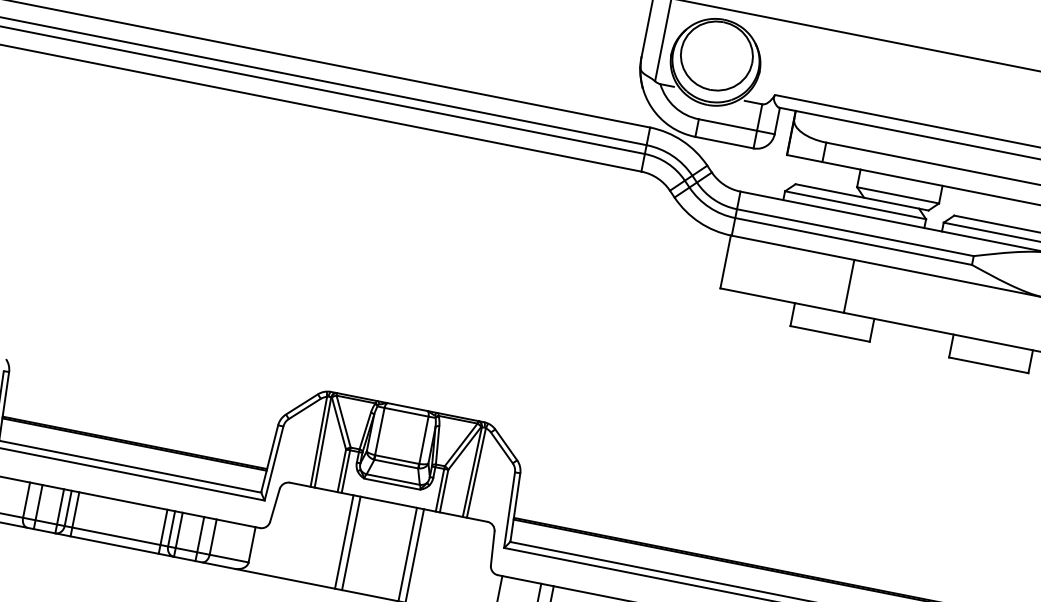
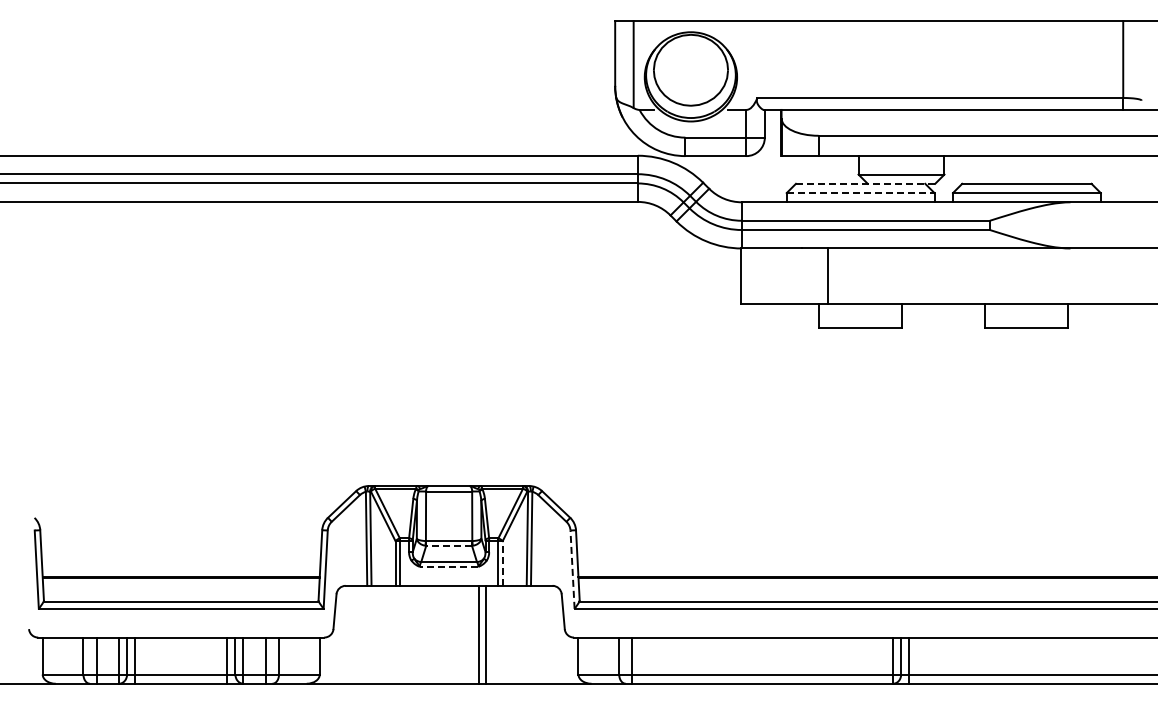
line: (862, 197) -> (865, 183), solid -> dashed
line: (855, 205) -> (860, 193), solid -> dashed
line: (849, 285) -> (828, 275), moved
line: (396, 463) -> (449, 545), solid -> dashed
line: (391, 483) -> (448, 566), solid -> dashed
line: (443, 491) -> (502, 563), solid -> dashed
line: (509, 510) -> (572, 569), solid -> dashed
line: (344, 541) -> (412, 634), removed
line: (351, 543) -> (419, 634), removed

